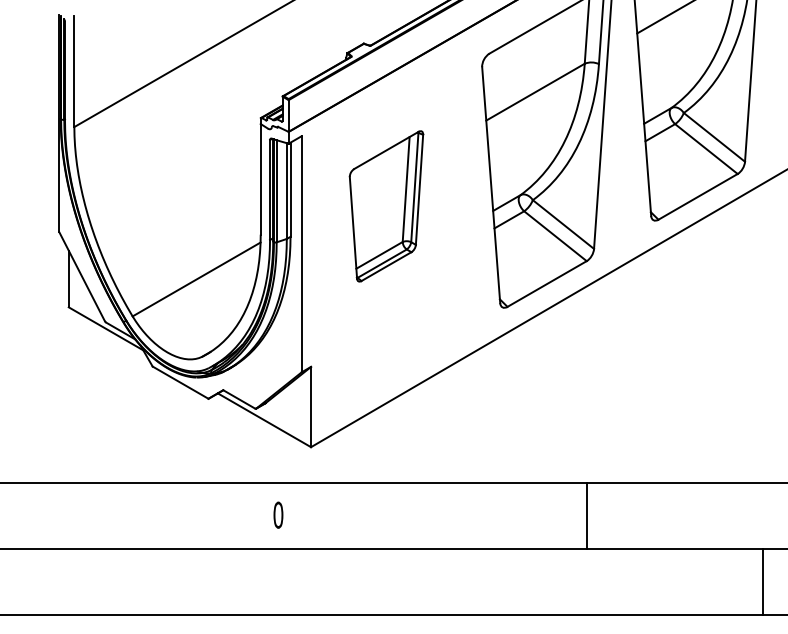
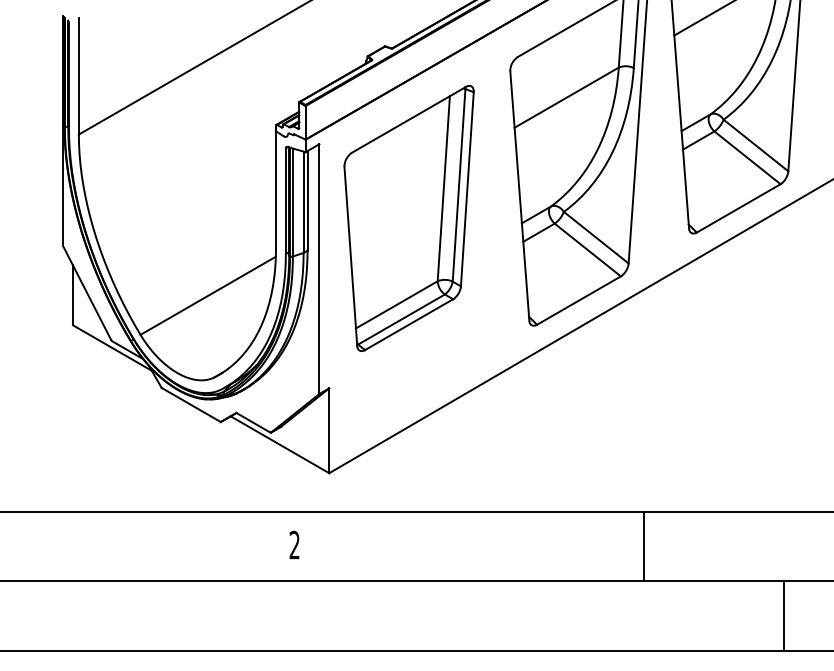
part: (385, 206) -> (408, 218), size x1.67
text: (278, 514) -> (294, 544), 0 -> 2
line: (587, 516) -> (644, 546), moved
line: (763, 582) -> (783, 616), moved

